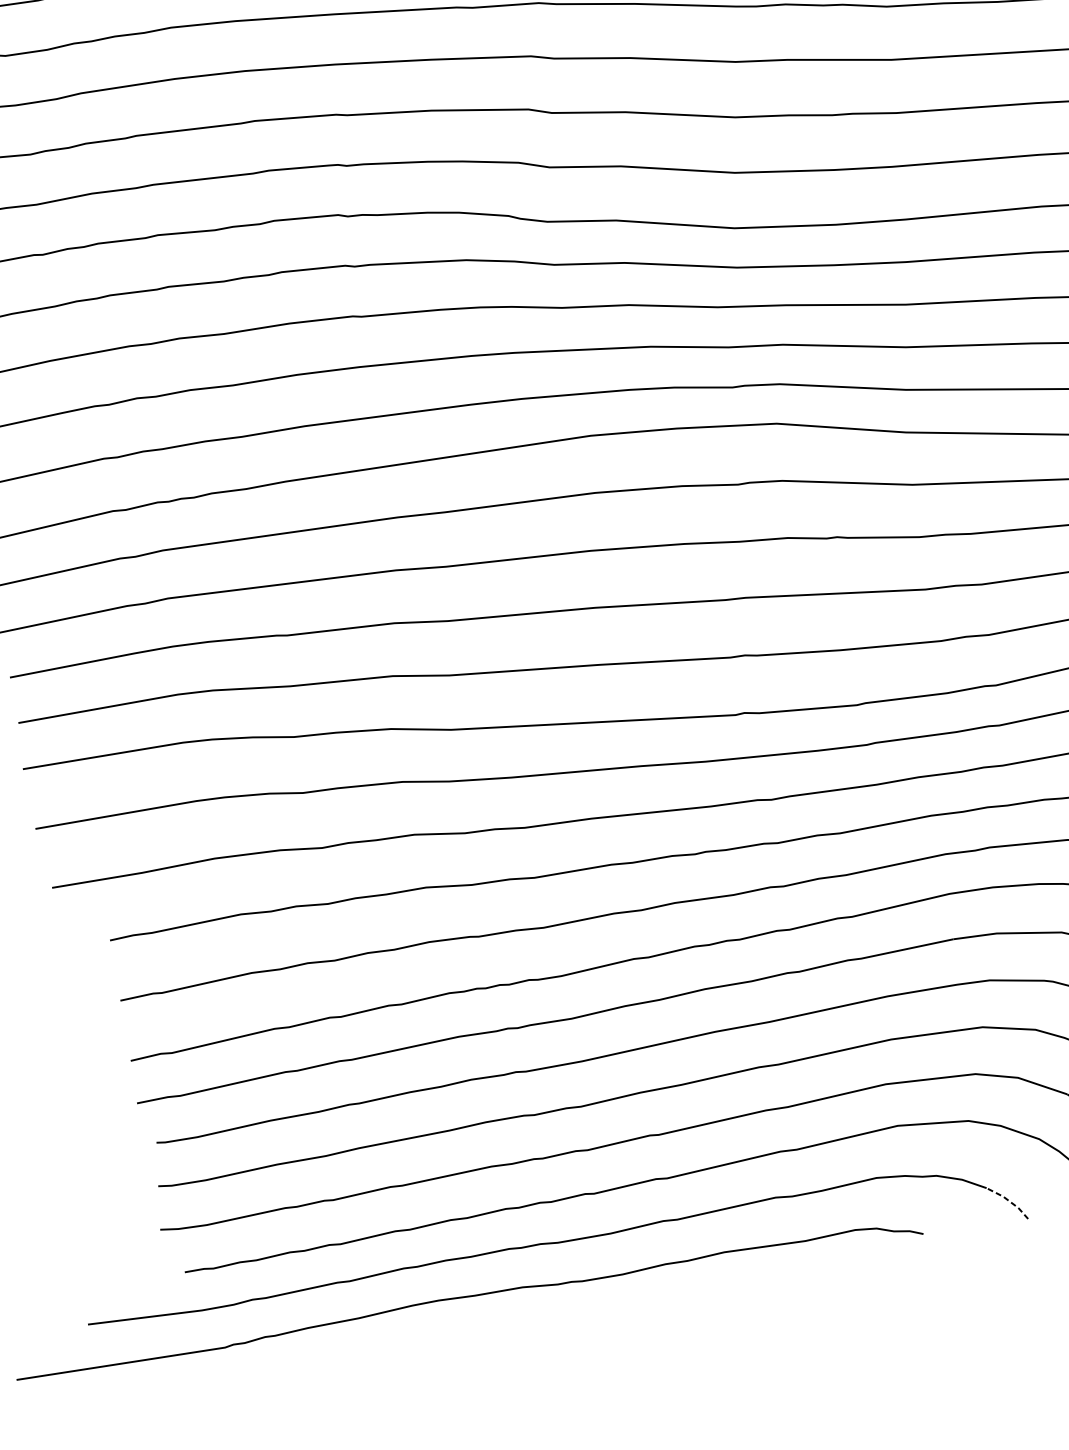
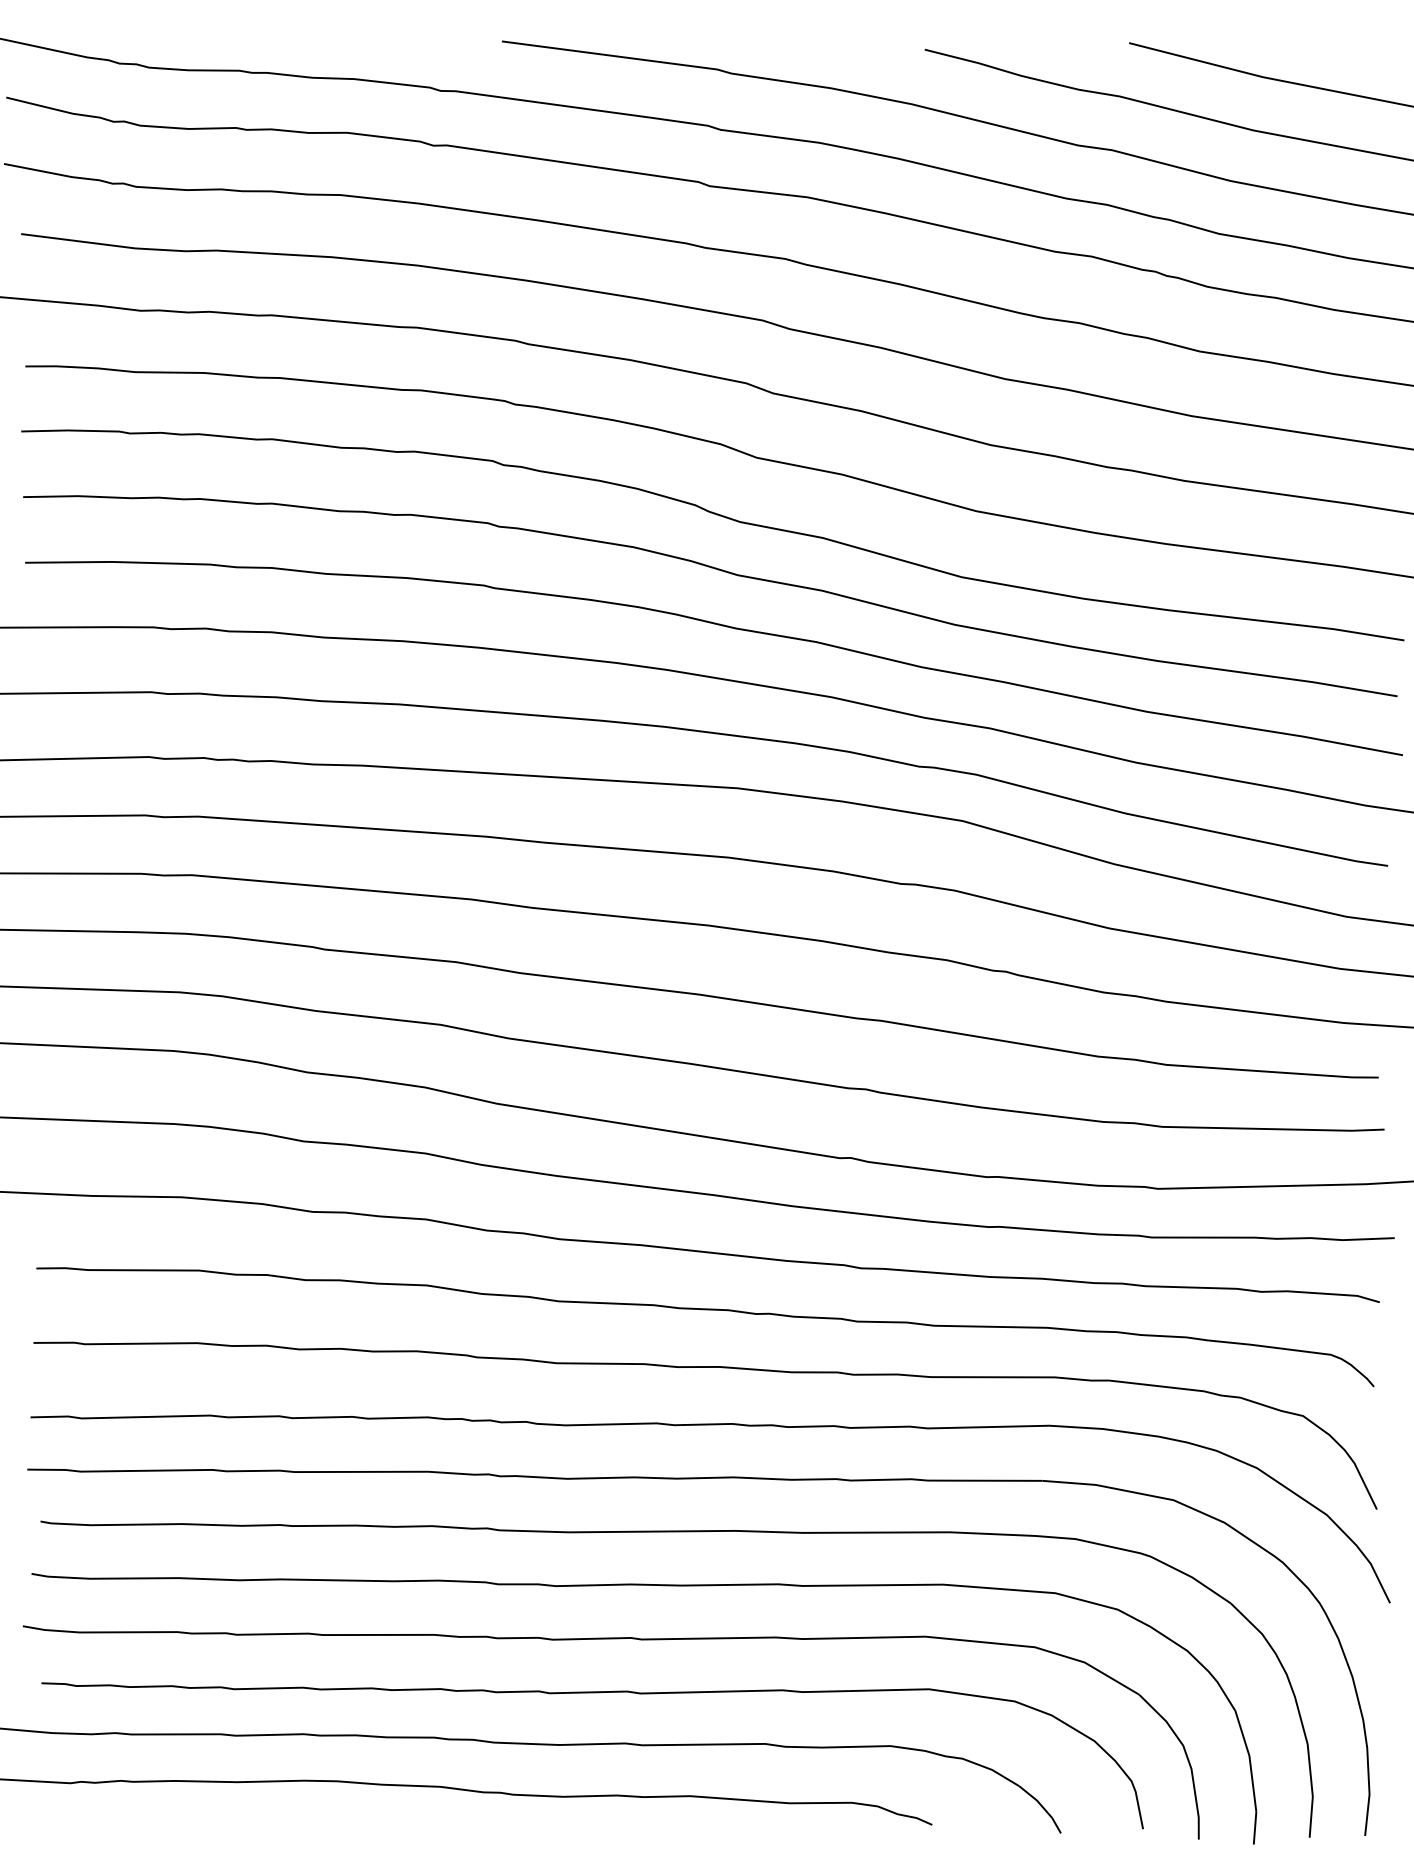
line: (1008, 1201) -> (1042, 1807), dashed -> solid

